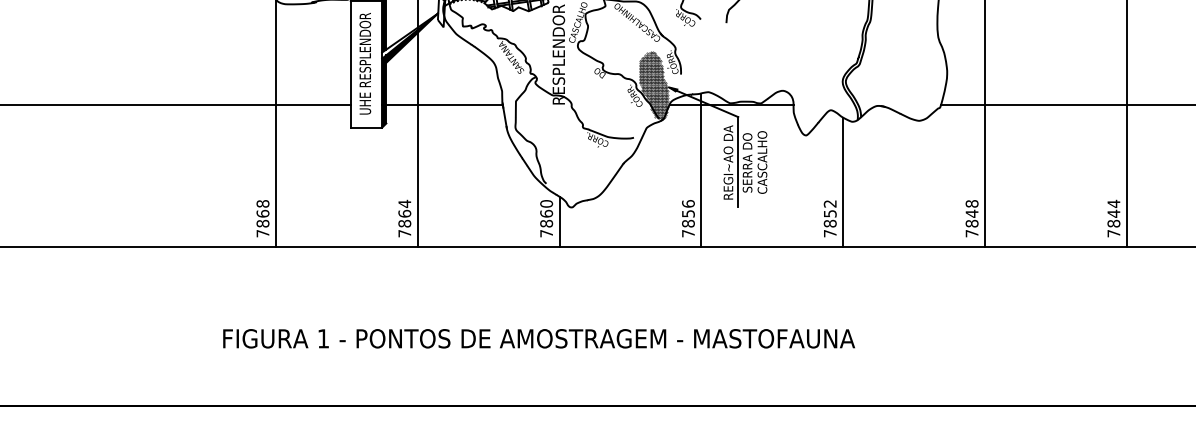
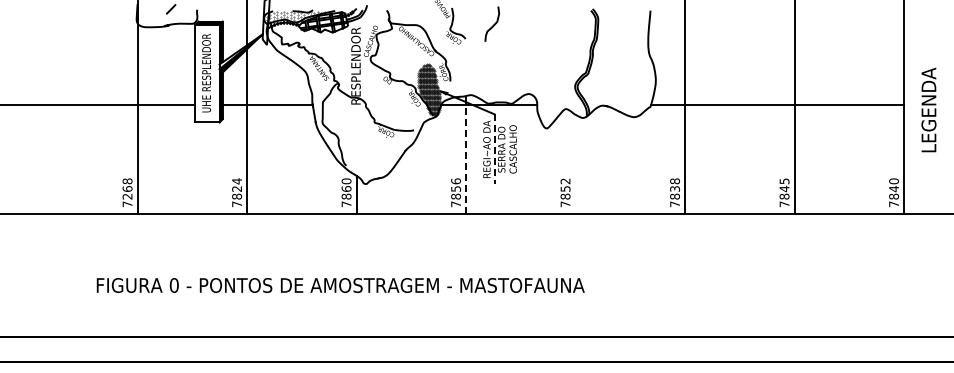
line: (738, 162) -> (494, 149), solid -> dashed
line: (701, 169) -> (466, 154), solid -> dashed
line: (843, 182) -> (575, 164), removed
text: (1113, 204) -> (784, 181), 7844 -> 7845
text: (405, 213) -> (237, 188), 7864 -> 7824
text: (972, 214) -> (675, 189), 7848 -> 7838
text: (262, 223) -> (127, 196), 7868 -> 7268
text: (322, 338) -> (173, 285), 1 -> 0

